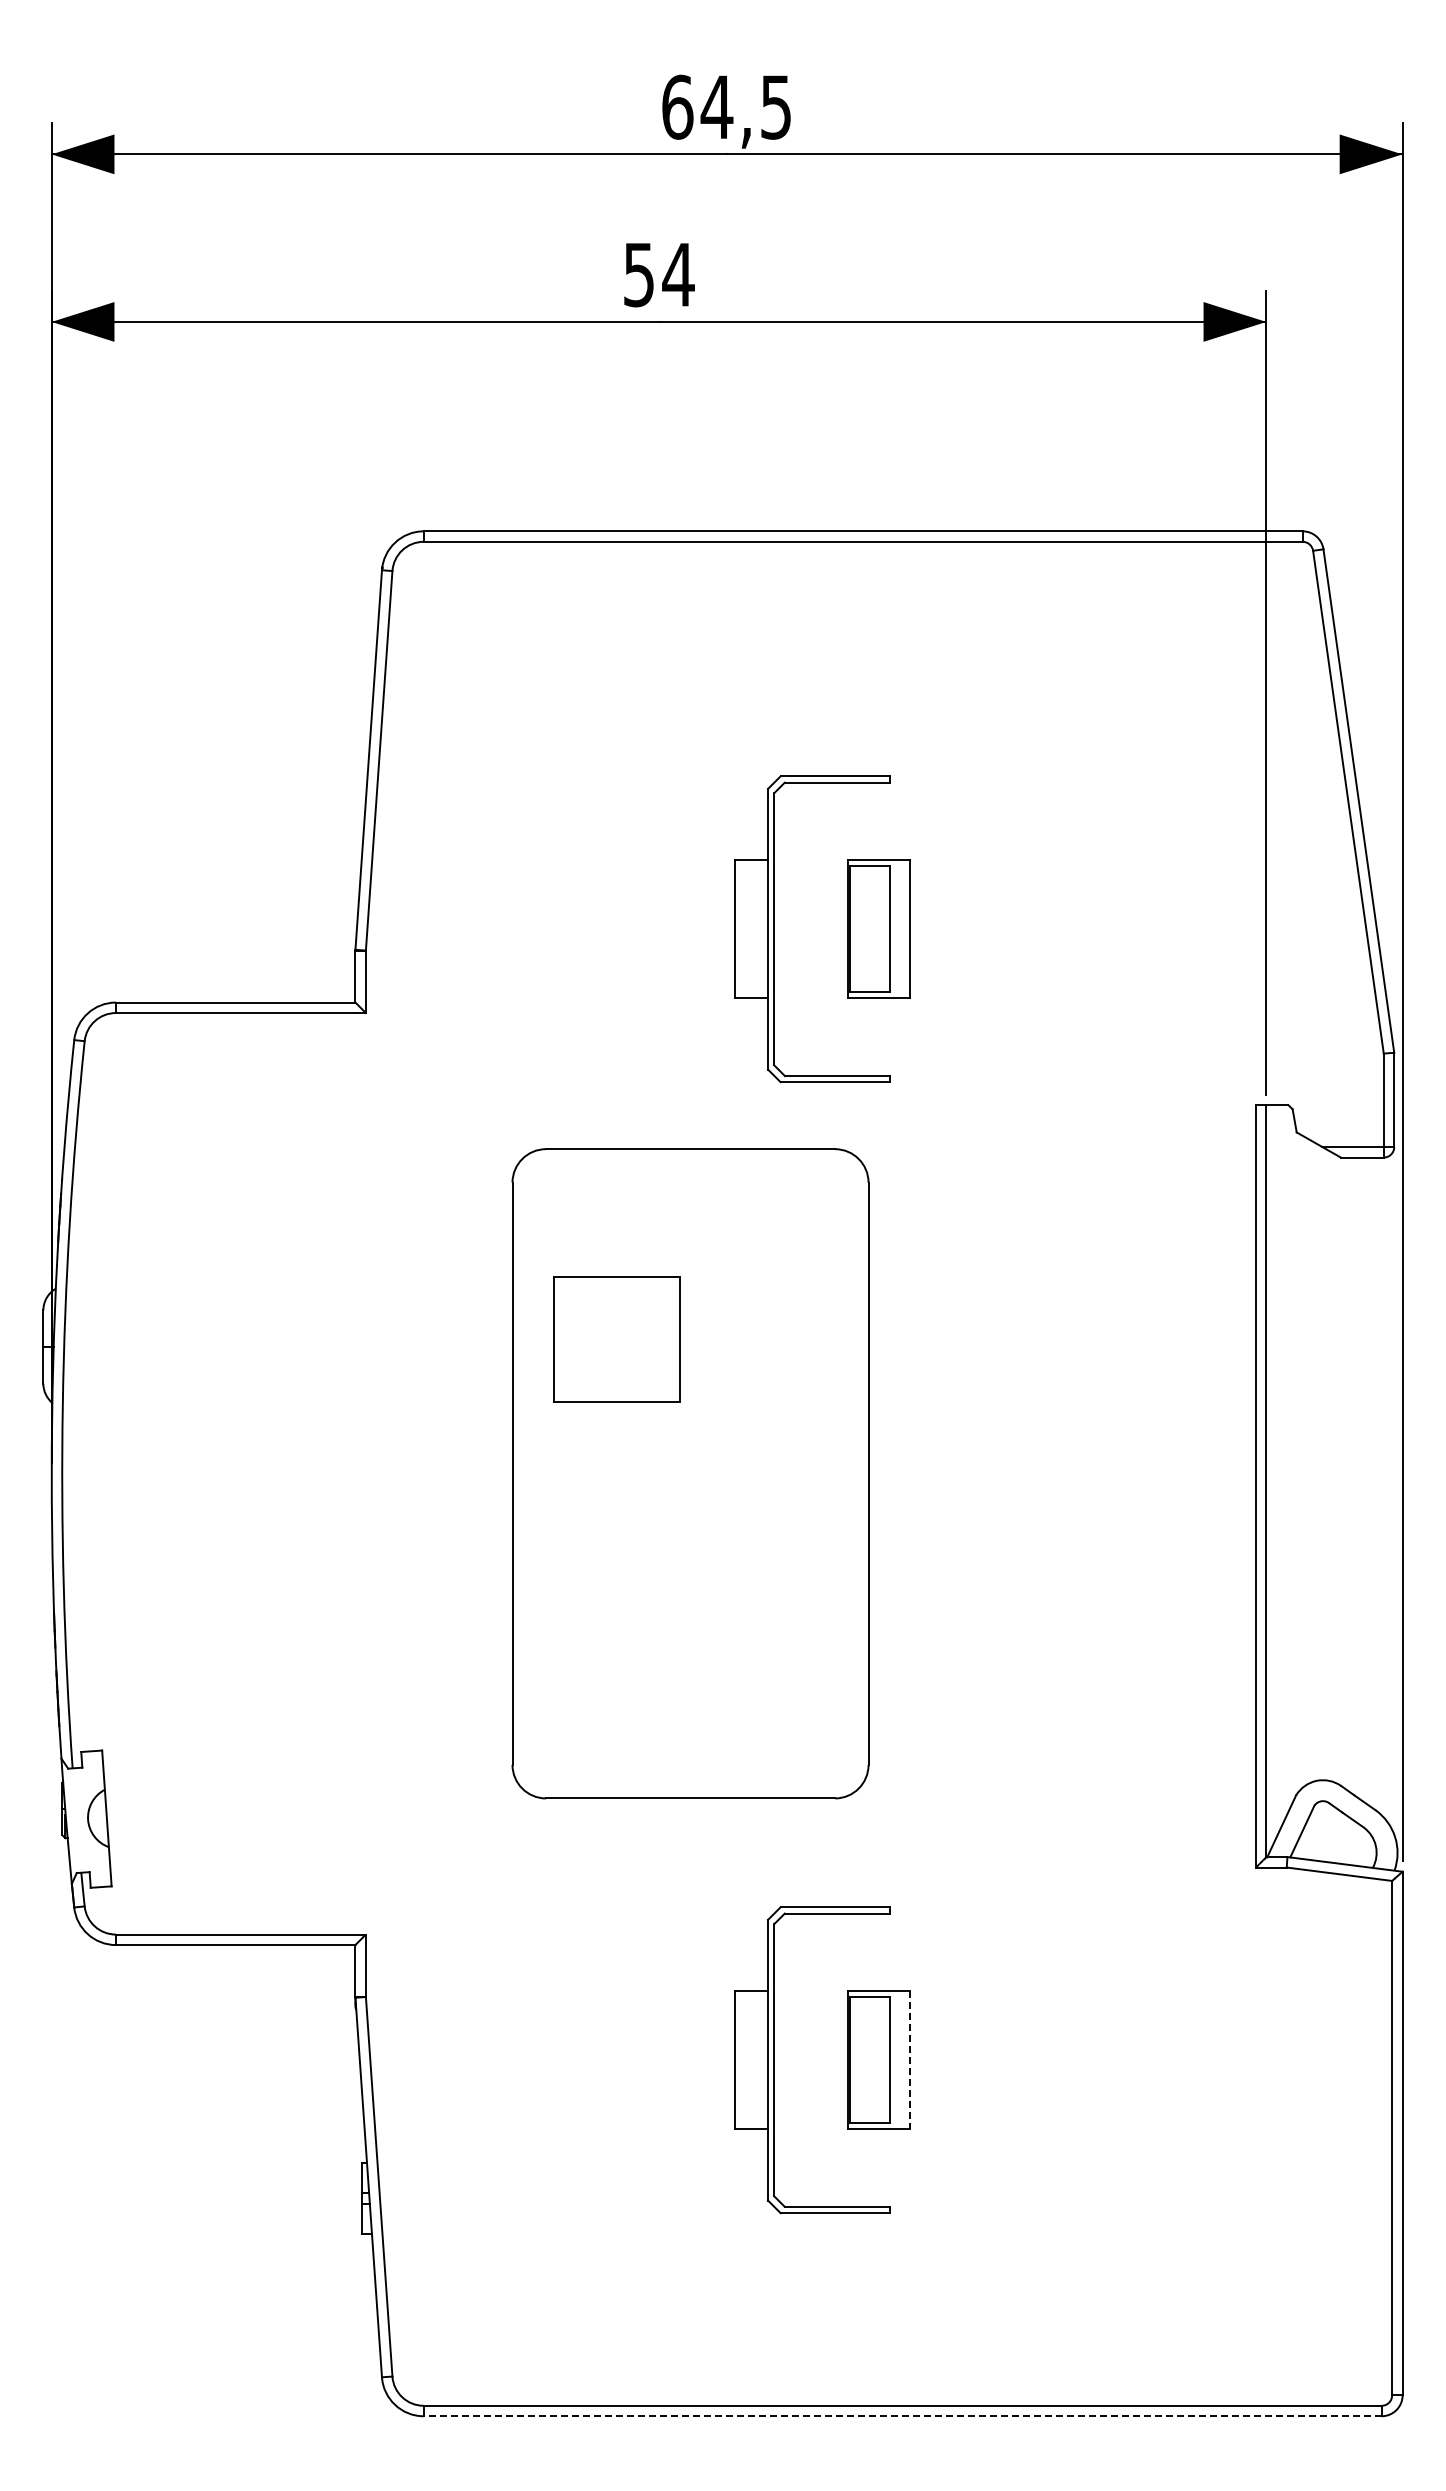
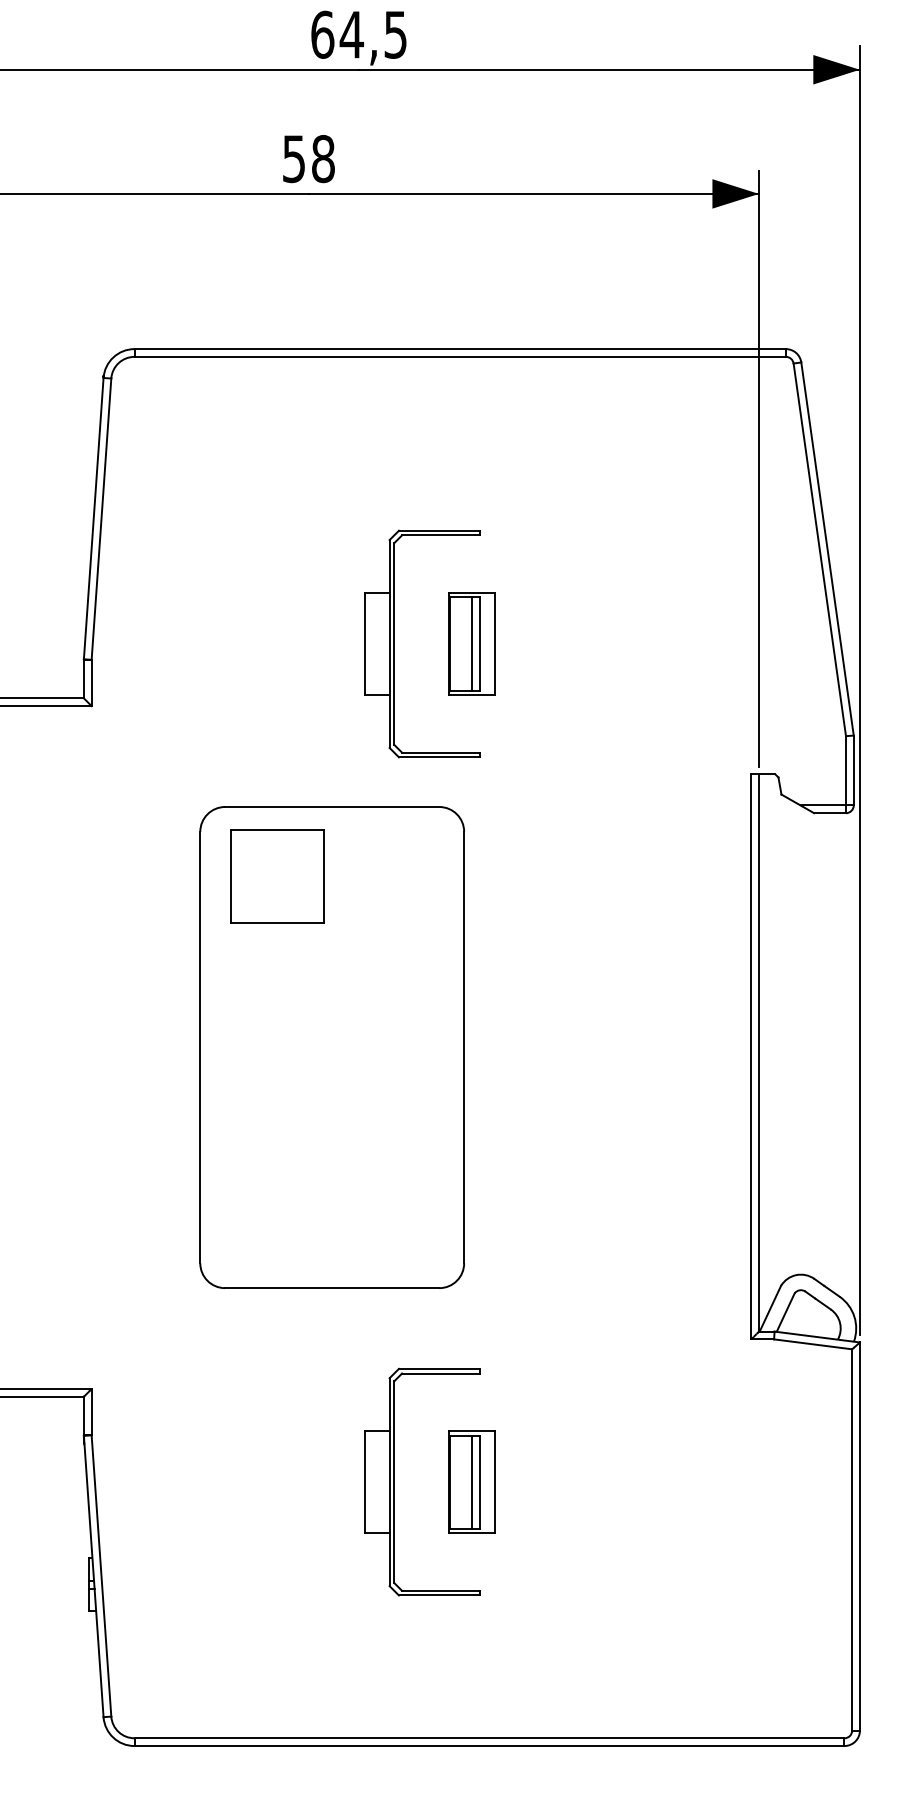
text: (678, 274) -> (323, 158), 54 -> 58
line: (879, 929) -> (472, 644), added
part: (616, 1339) -> (277, 876), moved
line: (879, 2060) -> (472, 1482), added
line: (910, 2060) -> (495, 1482), dashed -> solid
line: (902, 2416) -> (489, 1746), dashed -> solid

